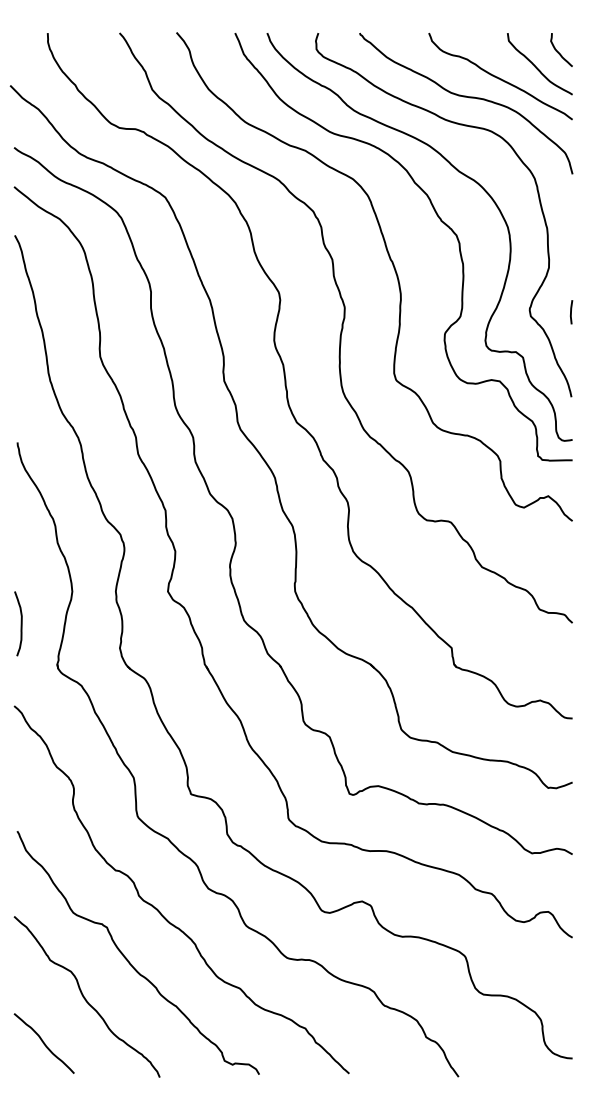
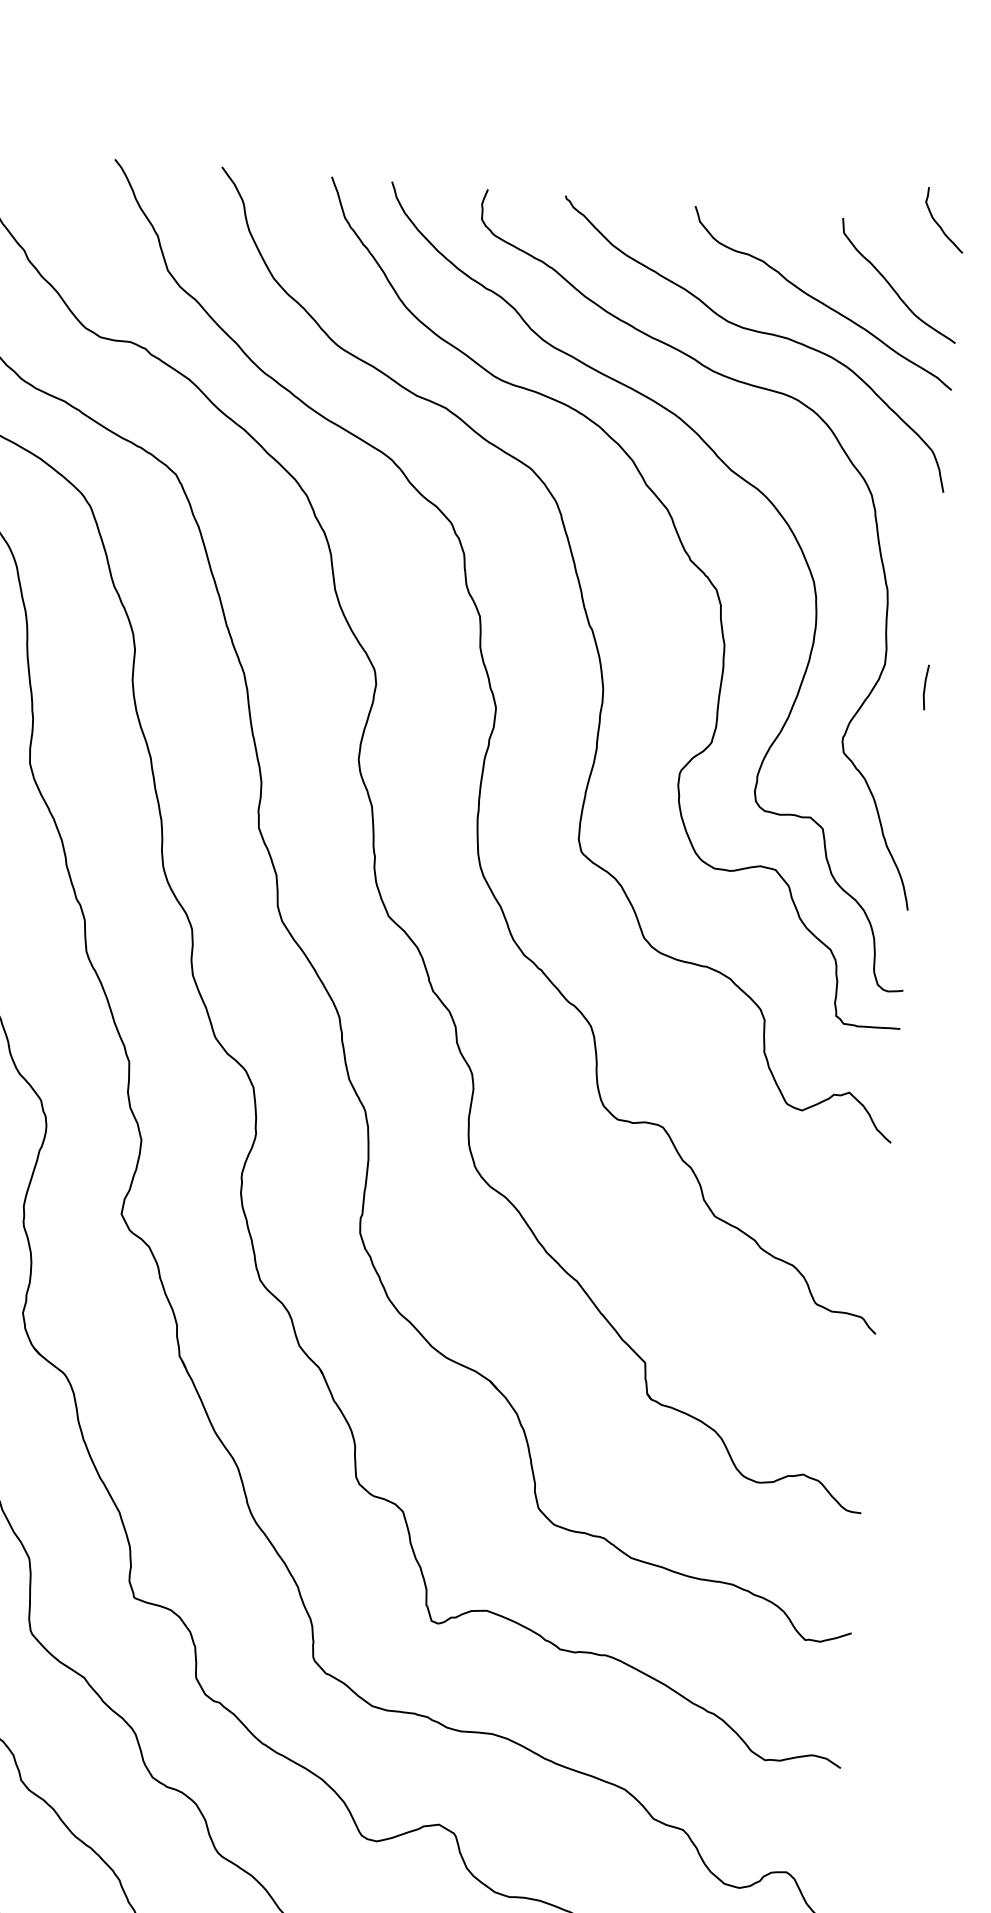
curve: (558, 51) -> (938, 222), moved
line: (571, 312) -> (925, 687), moved

